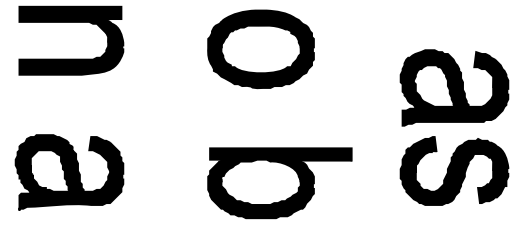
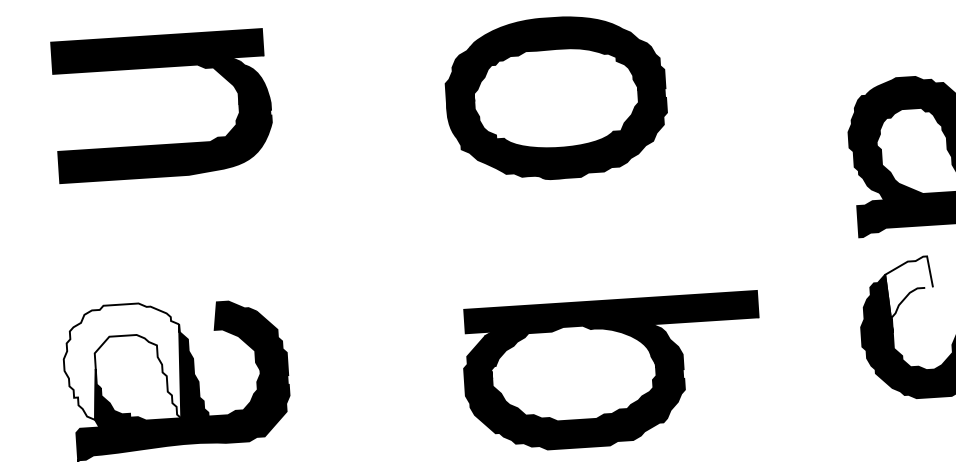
fill: (424, 154) -> (908, 293), removed
fill: (43, 163) -> (121, 363), removed

